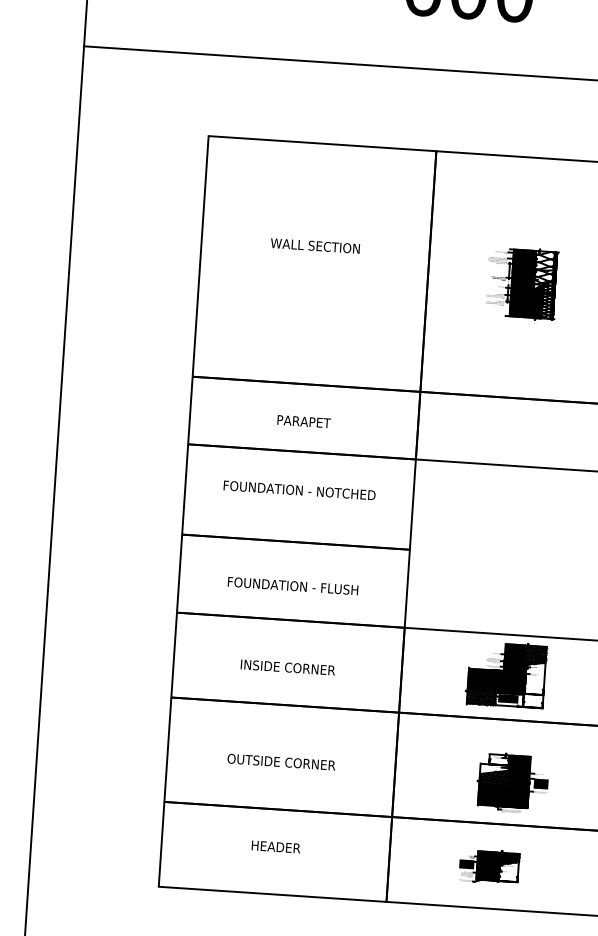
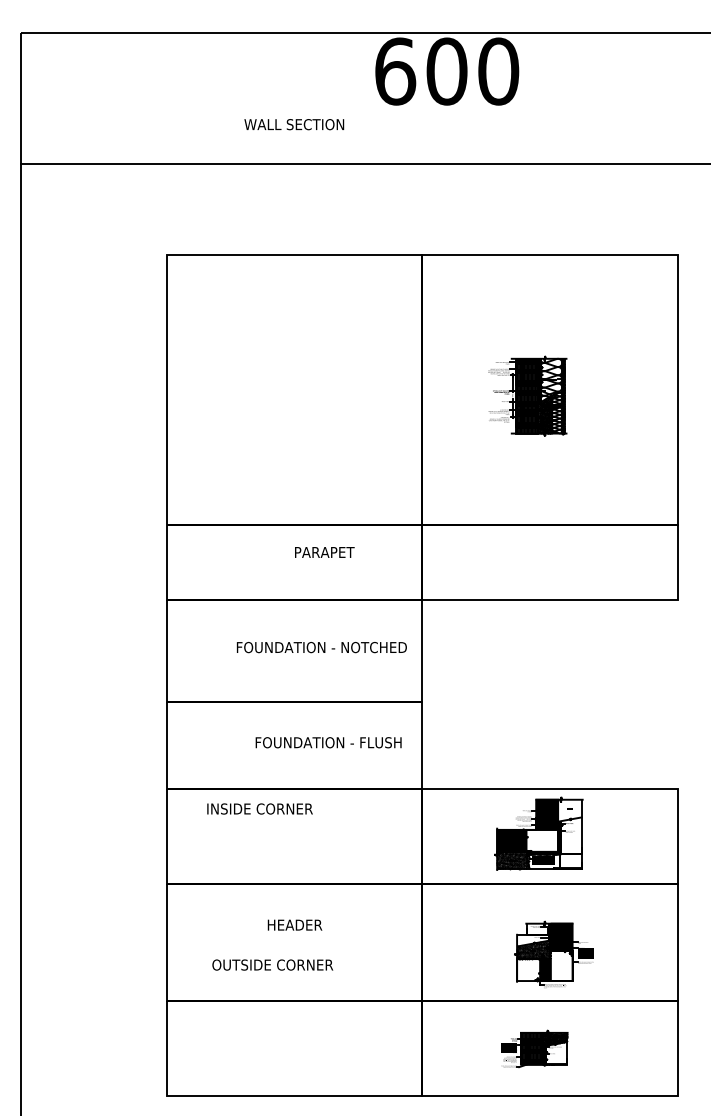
text: (315, 245) -> (294, 124), moved
text: (303, 421) -> (324, 552), moved
text: (299, 490) -> (321, 647), moved
text: (292, 585) -> (328, 742), moved
hatch: (535, 655) -> (570, 810), removed
text: (287, 667) -> (259, 808), moved
hatch: (508, 680) -> (542, 840), removed
text: (281, 761) -> (272, 964), moved
hatch: (518, 793) -> (561, 965), removed
hatch: (488, 795) -> (528, 969), removed
text: (275, 846) -> (294, 924), moved

